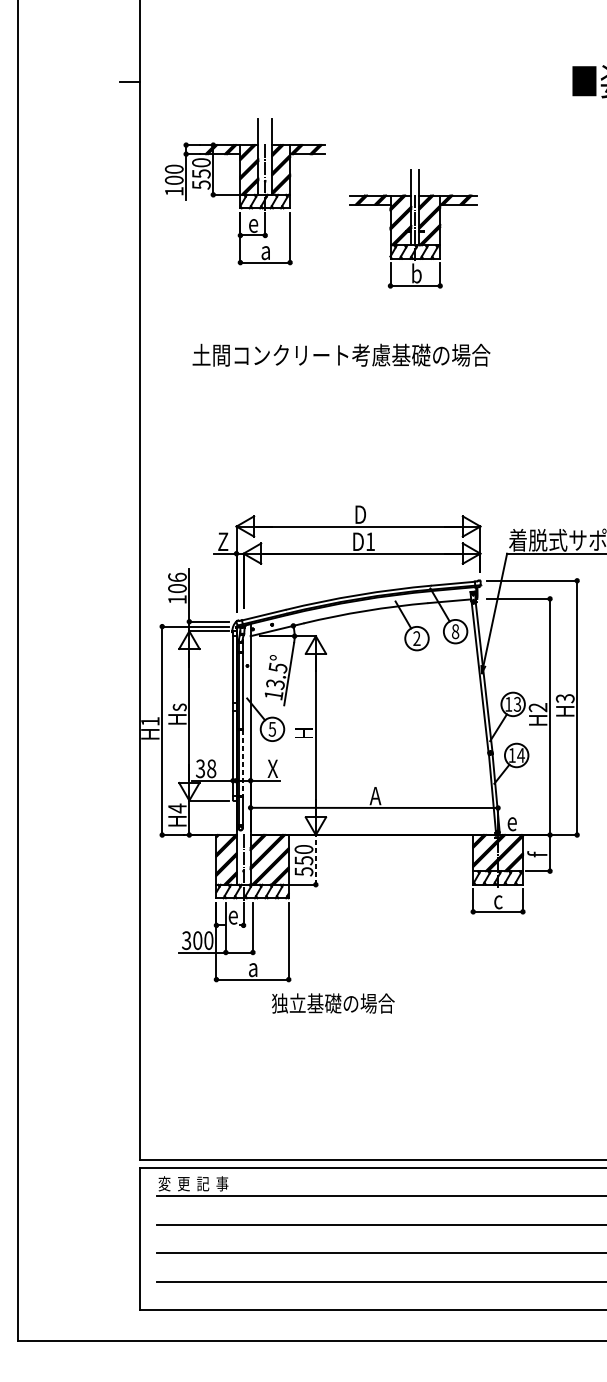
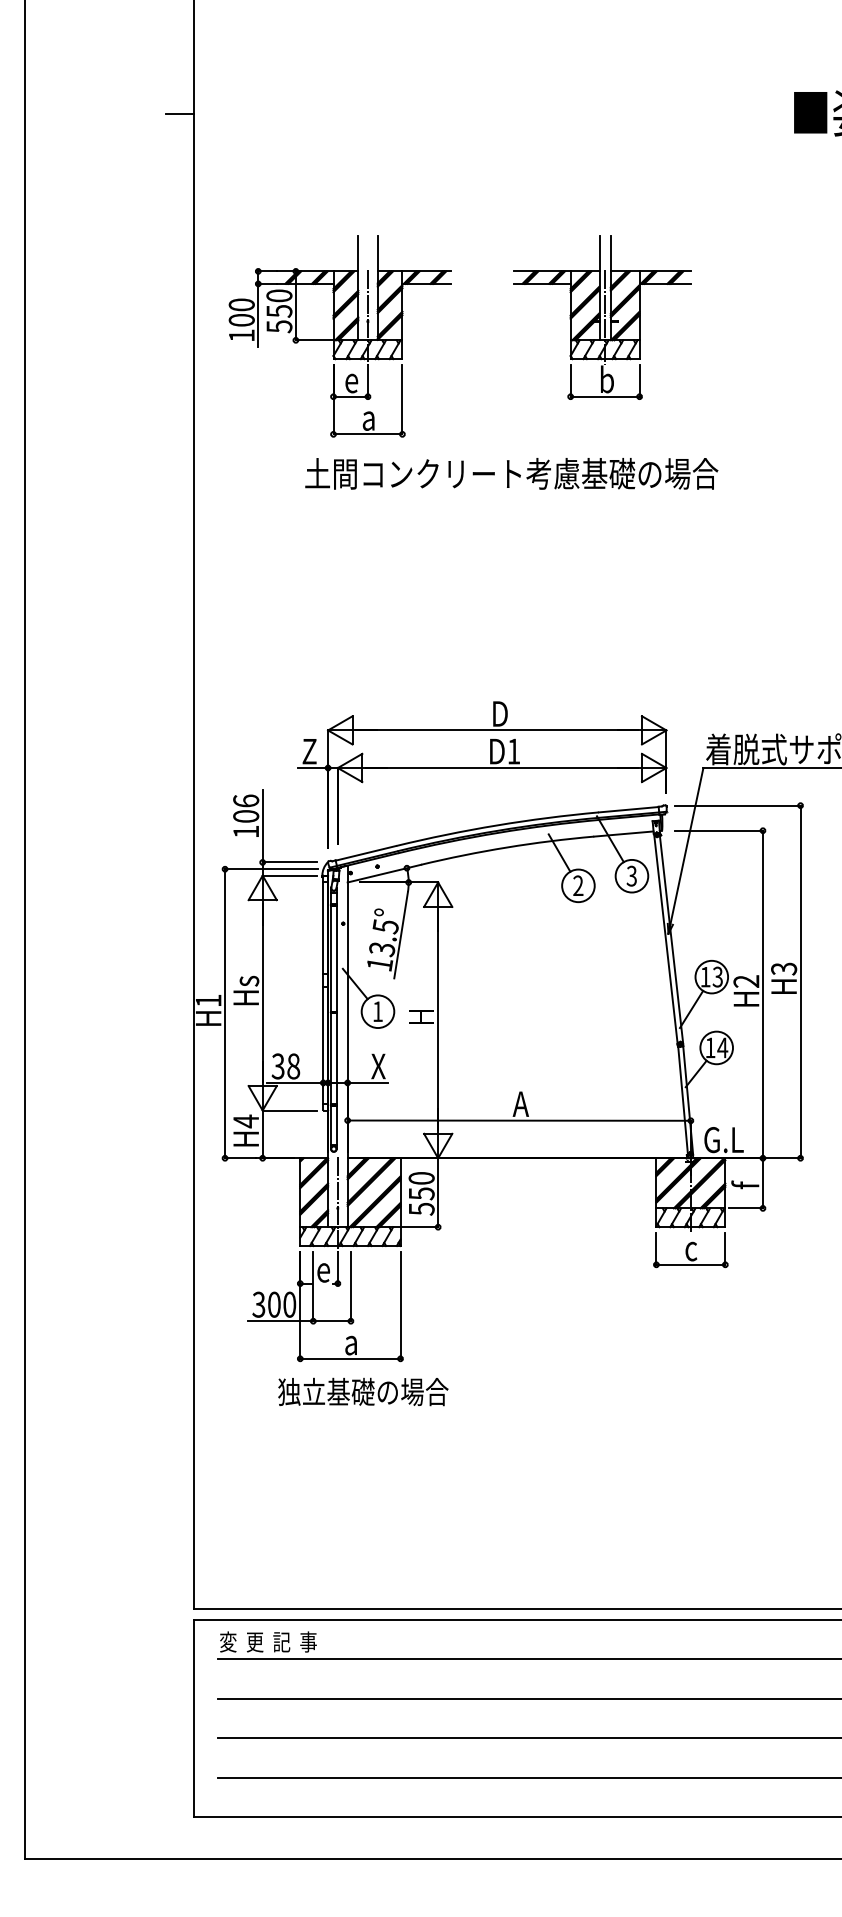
part: (244, 192) -> (339, 336), moved
part: (413, 228) -> (602, 317), moved
text: (341, 355) -> (511, 473), moved
text: (455, 631) -> (631, 875), 8 -> 3
text: (272, 729) -> (377, 1011), 5 -> 1
line: (242, 763) -> (336, 1058), dashed -> solid
text: (521, 822) -> (723, 1140), e -> G.L
line: (316, 859) -> (438, 1192), dashed -> solid
text: (333, 1003) -> (363, 1391), moved

